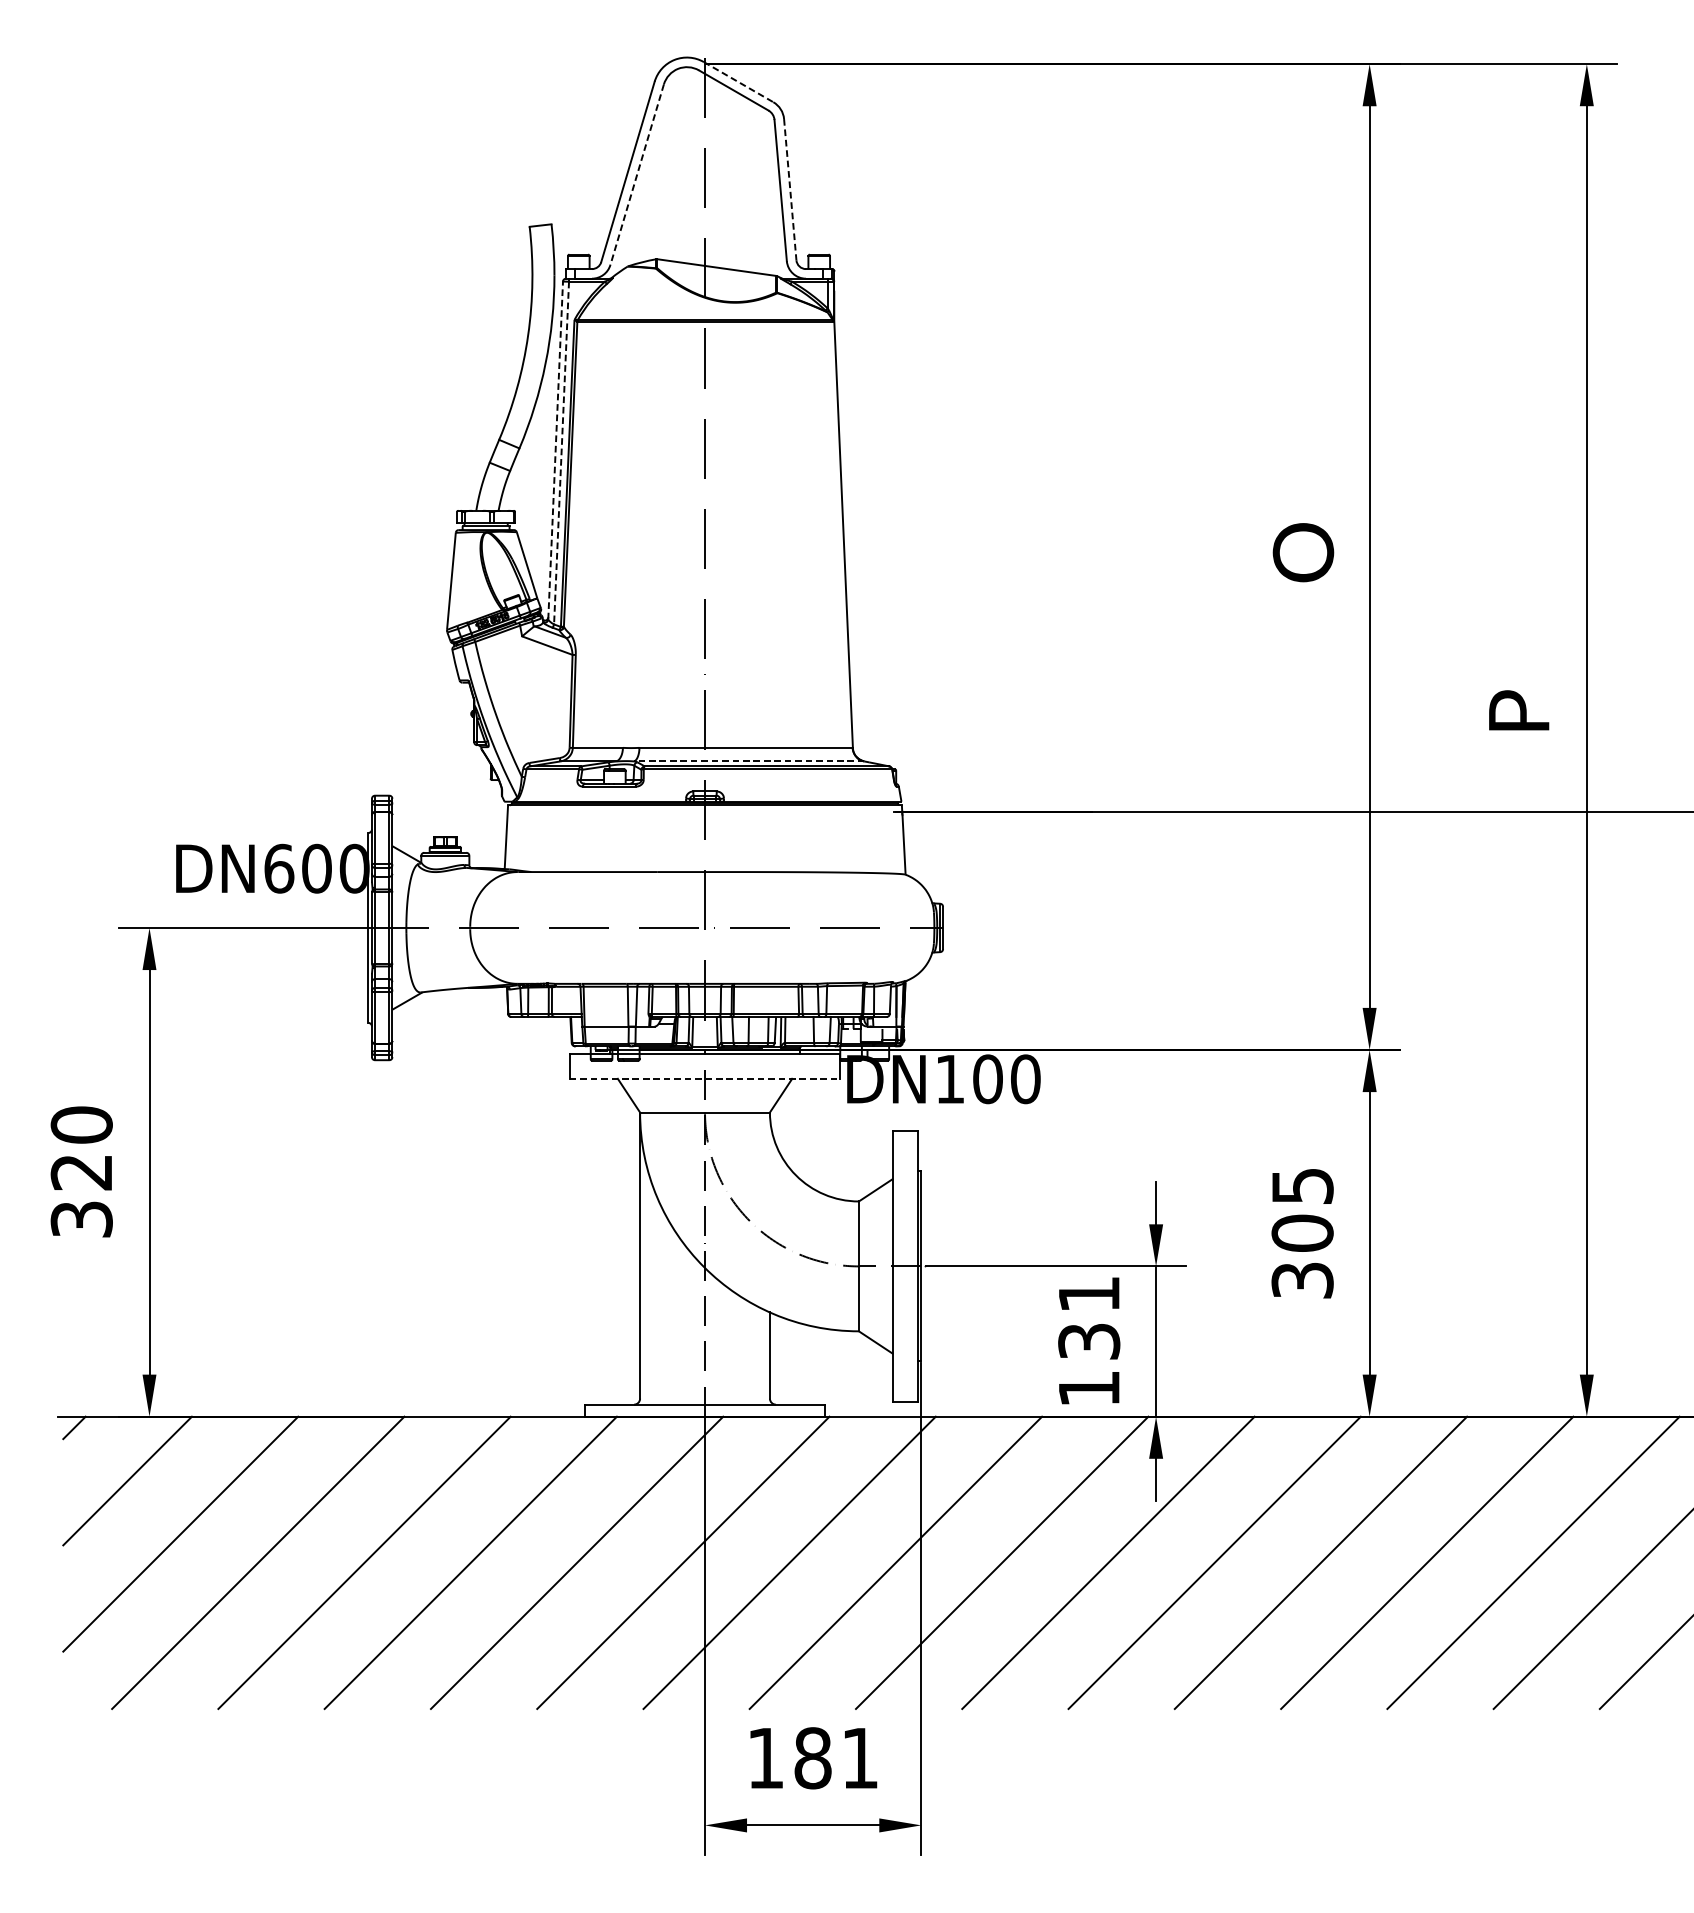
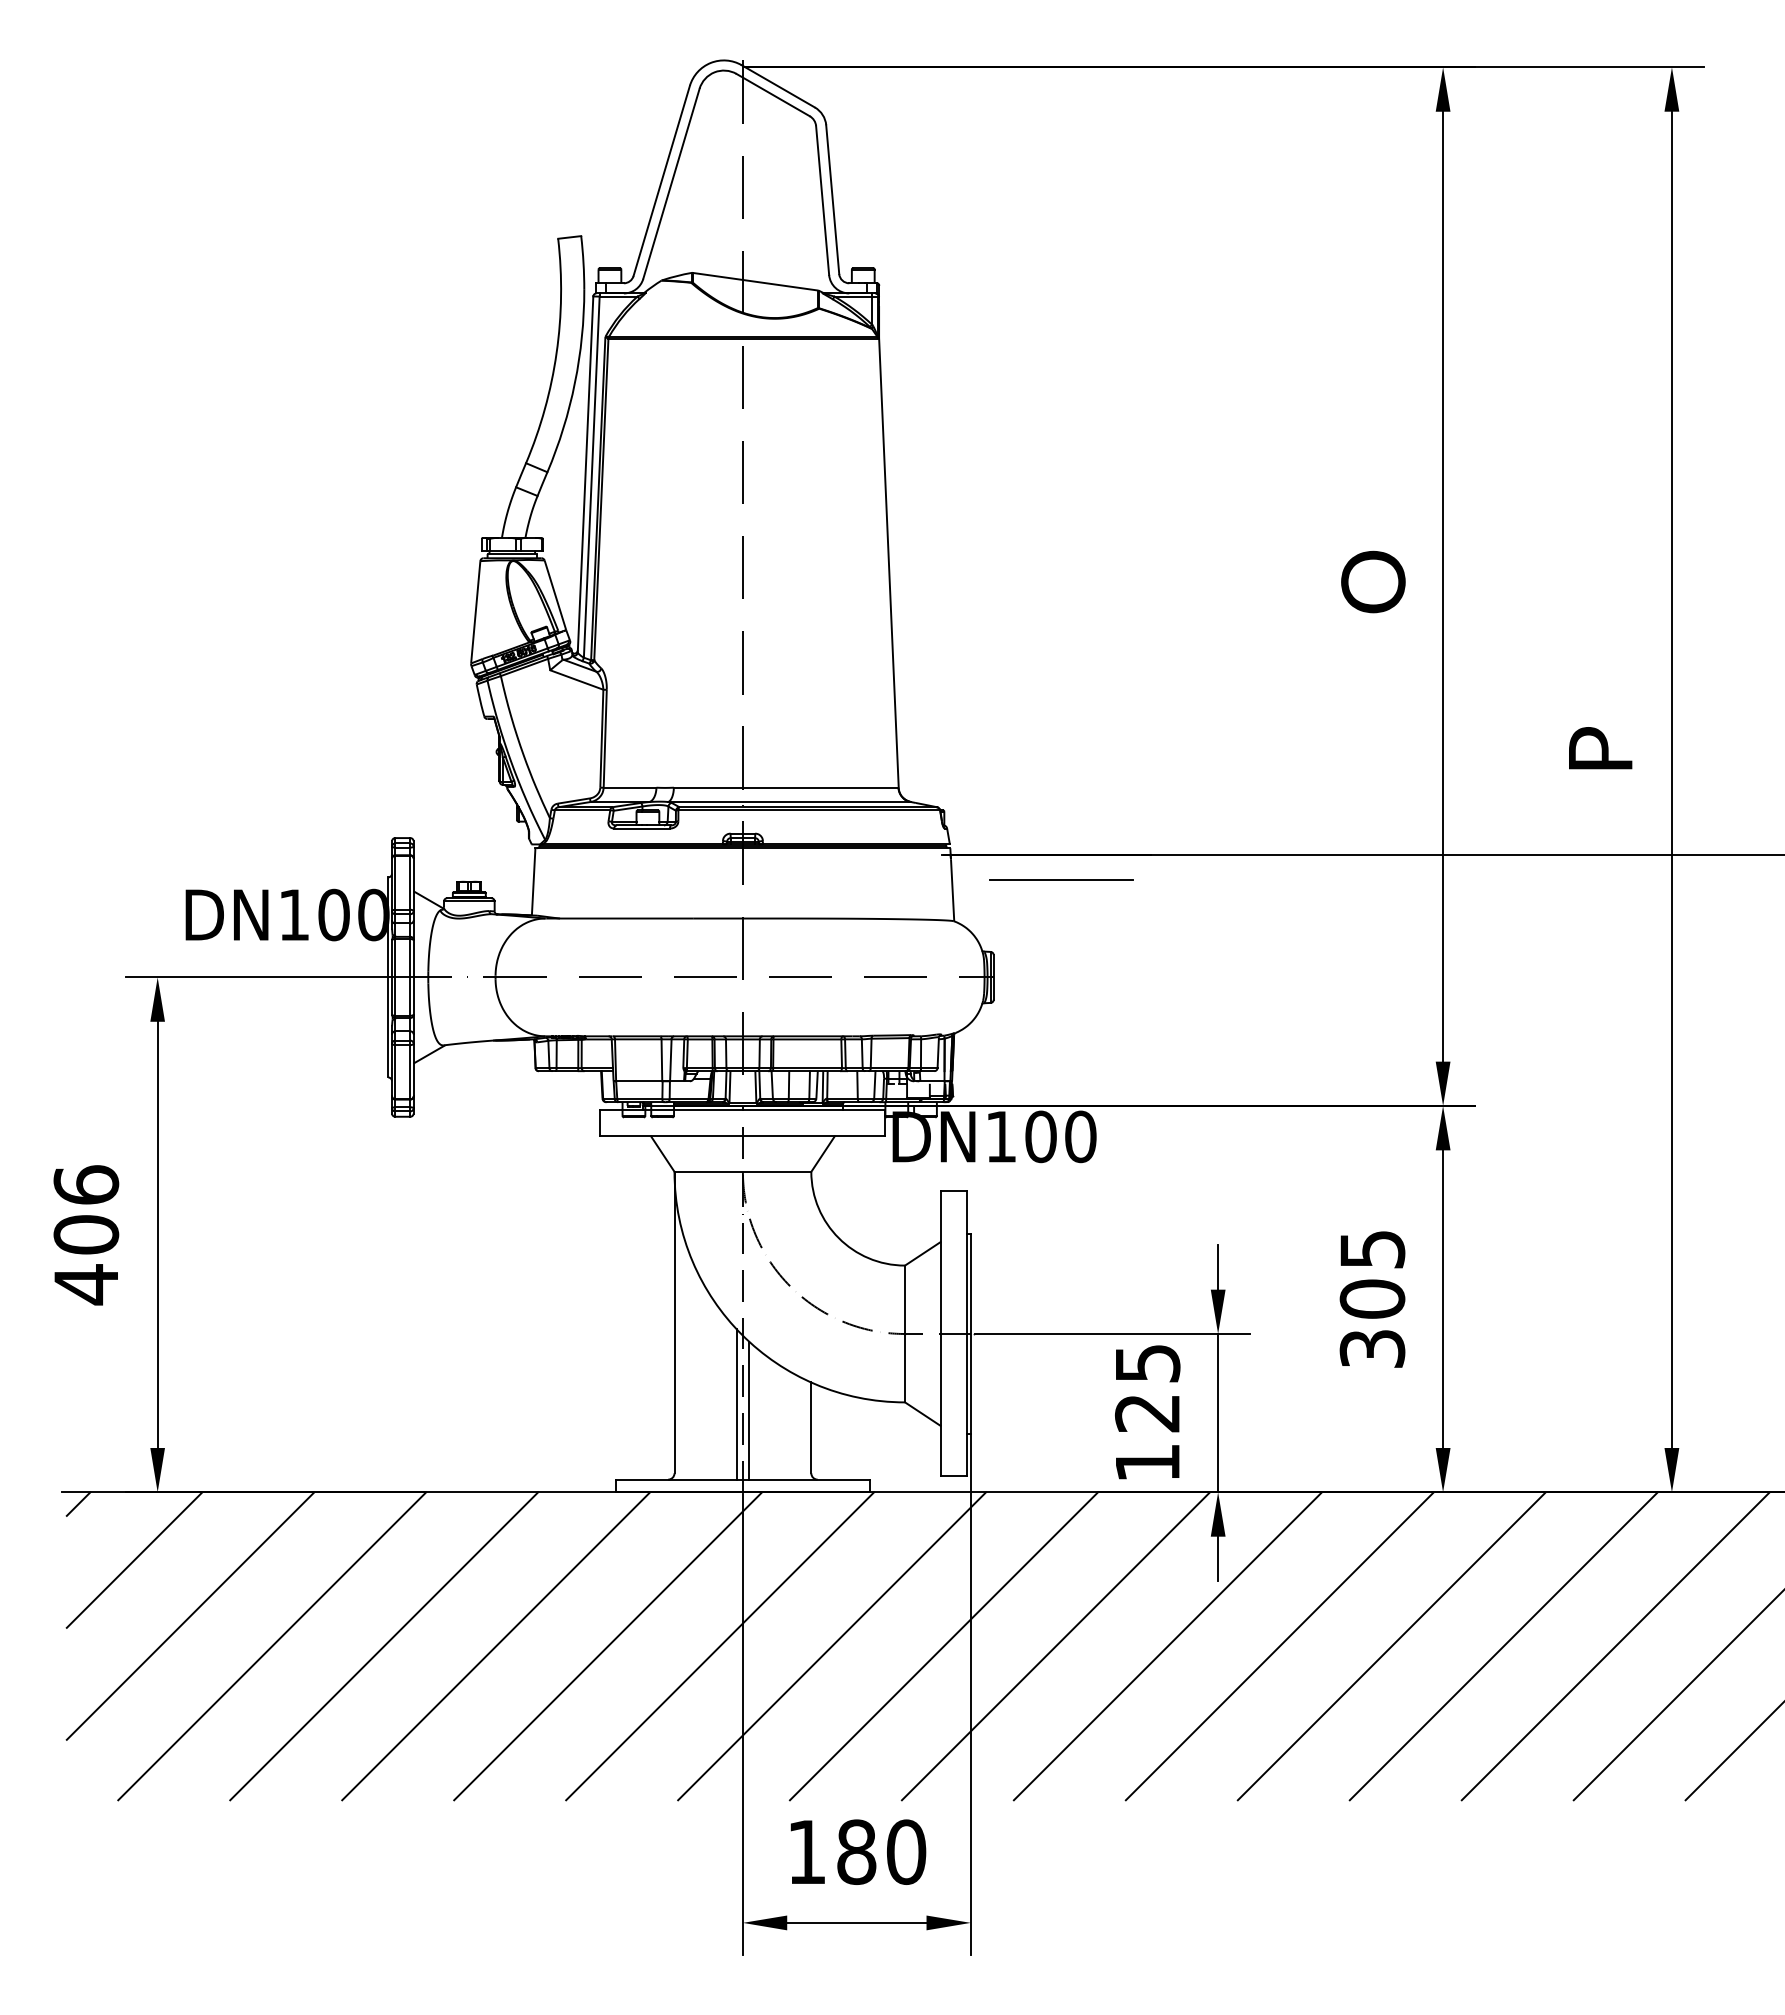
line: (738, 82) -> (778, 86), dashed -> solid
line: (637, 175) -> (671, 184), dashed -> solid
line: (790, 189) -> (832, 199), dashed -> solid
line: (555, 449) -> (585, 473), dashed -> solid
line: (561, 453) -> (591, 477), dashed -> solid
line: (749, 761) -> (789, 802), dashed -> solid
line: (1007, 835) -> (1061, 879), added
text: (279, 868) -> (294, 914), DN600 -> DN100
line: (705, 1078) -> (743, 1136), dashed -> solid
text: (81, 1172) -> (86, 1235), 320 -> 406
text: (1089, 1318) -> (1147, 1388), 131 -> 125
line: (698, 1333) -> (736, 1404), added
line: (711, 1339) -> (749, 1410), added
text: (860, 1757) -> (906, 1851), 181 -> 180

